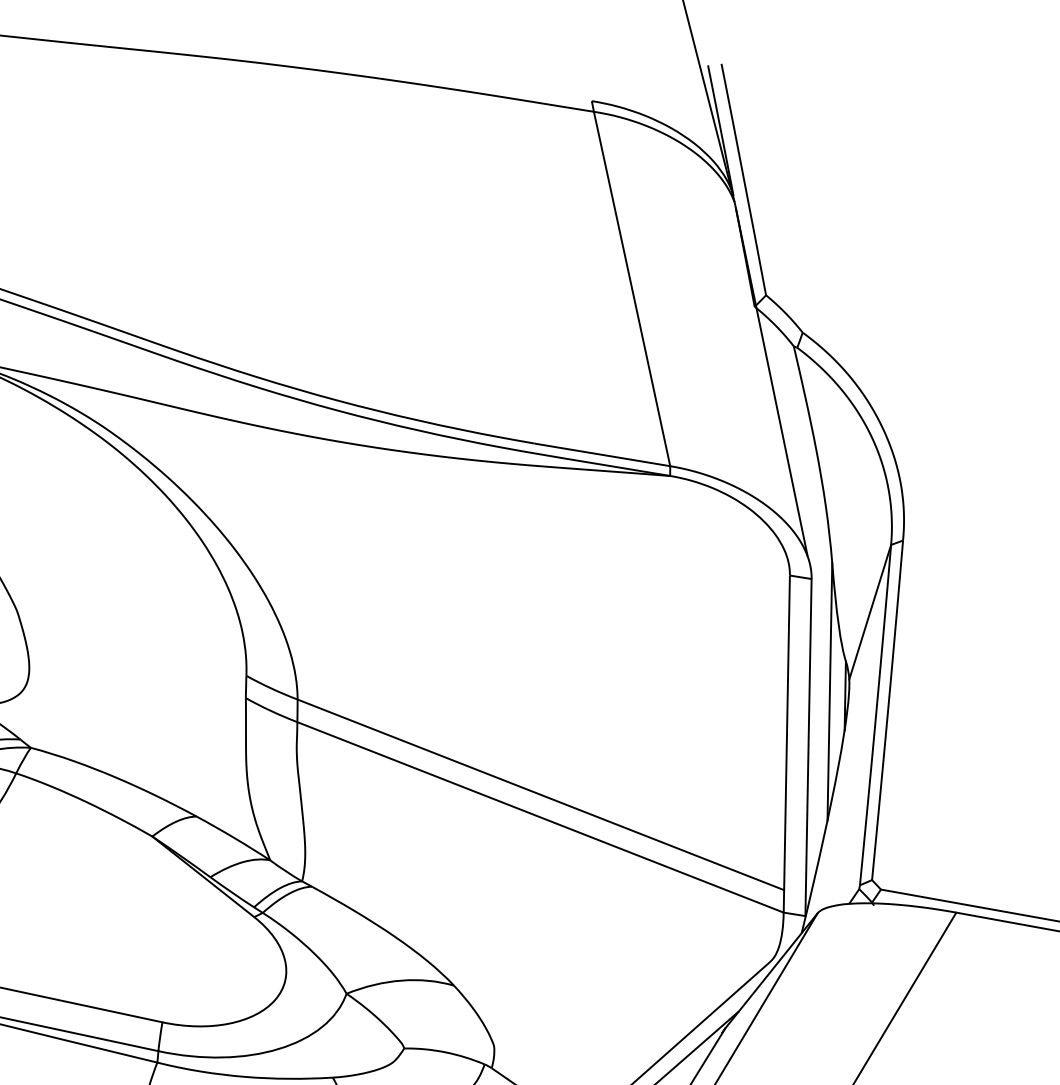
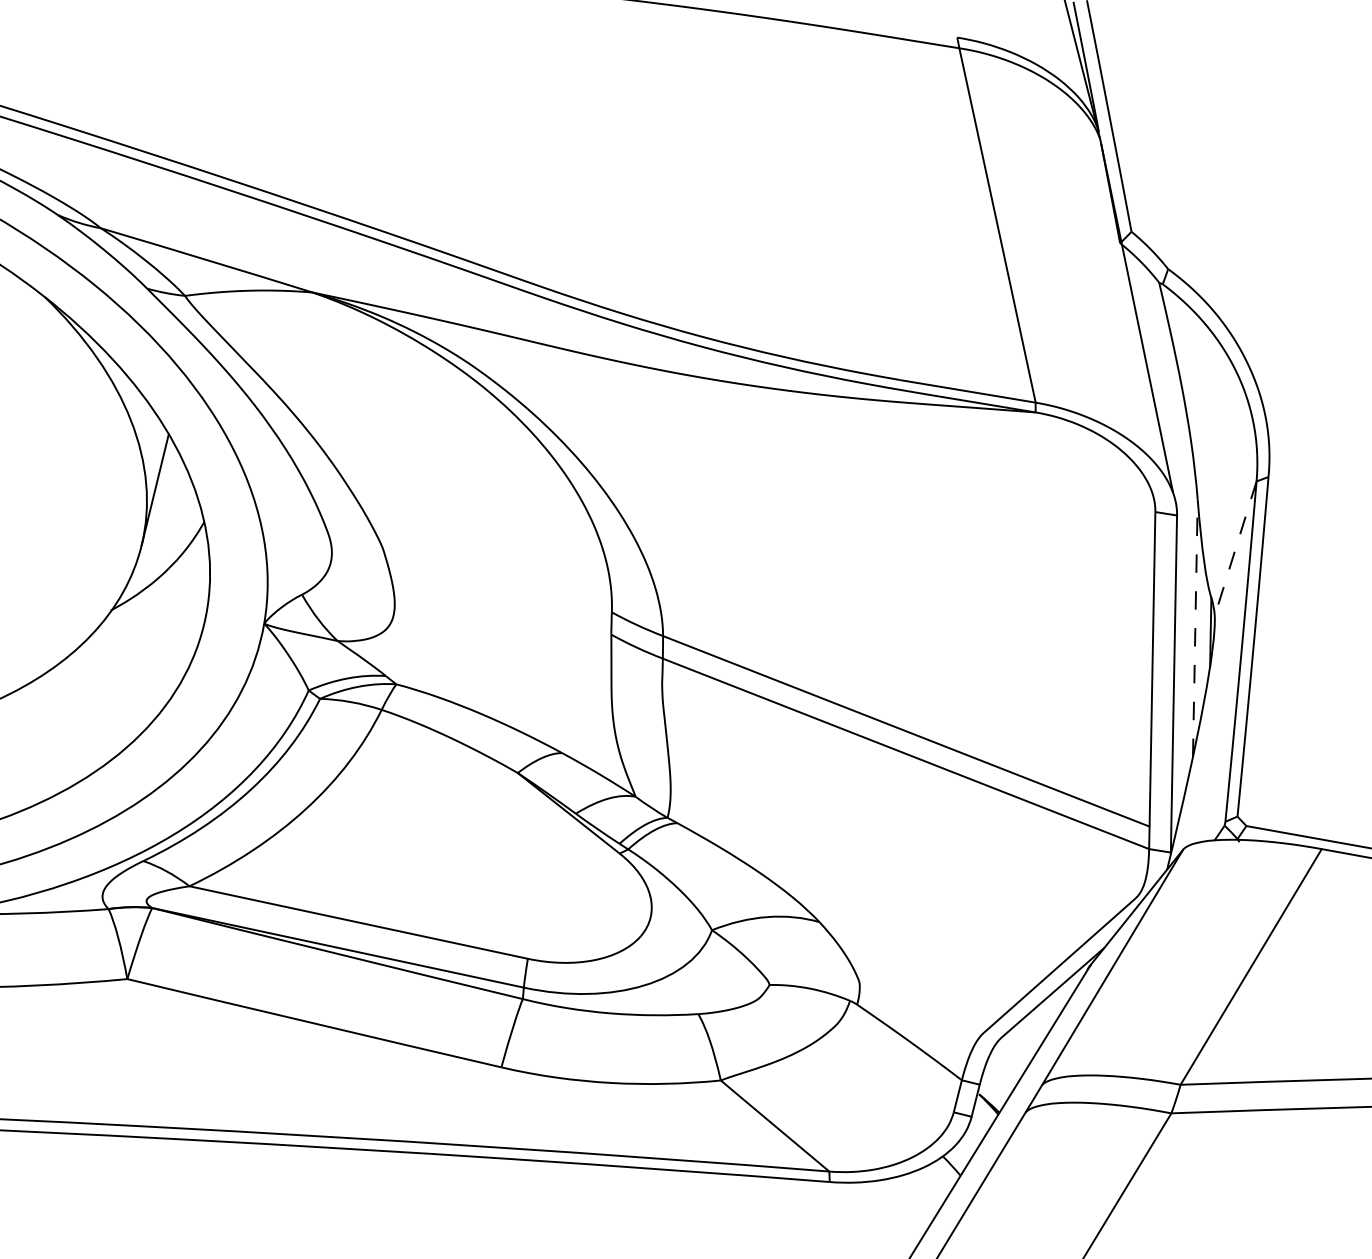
line: (870, 613) -> (1235, 549), solid -> dashed
line: (830, 692) -> (1195, 628), solid -> dashed

